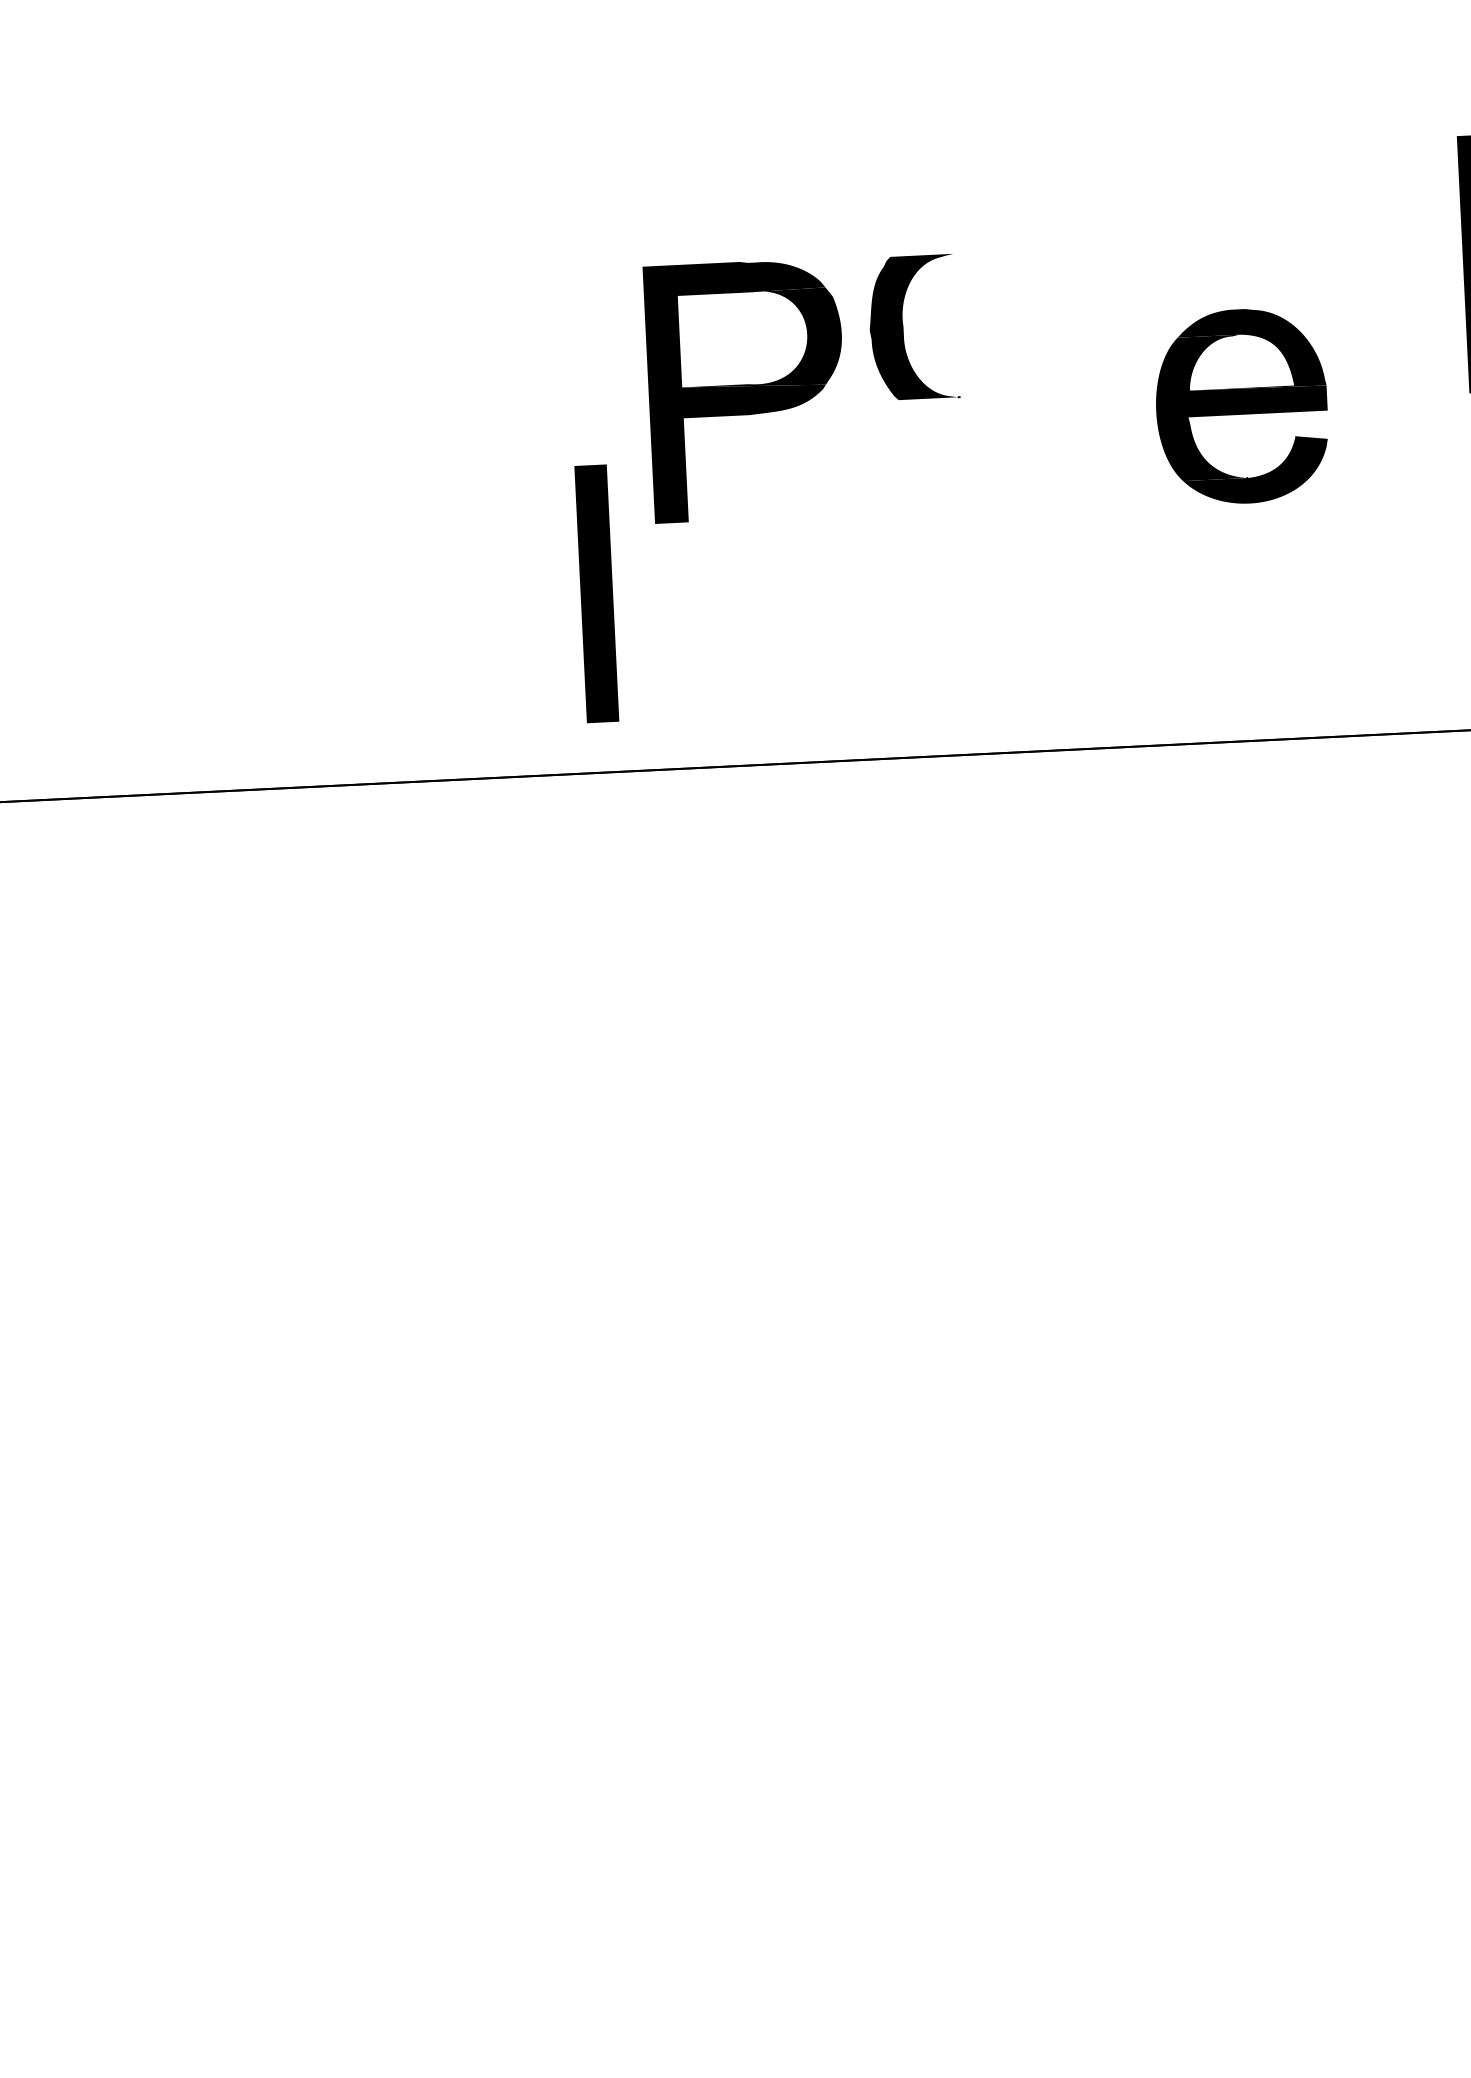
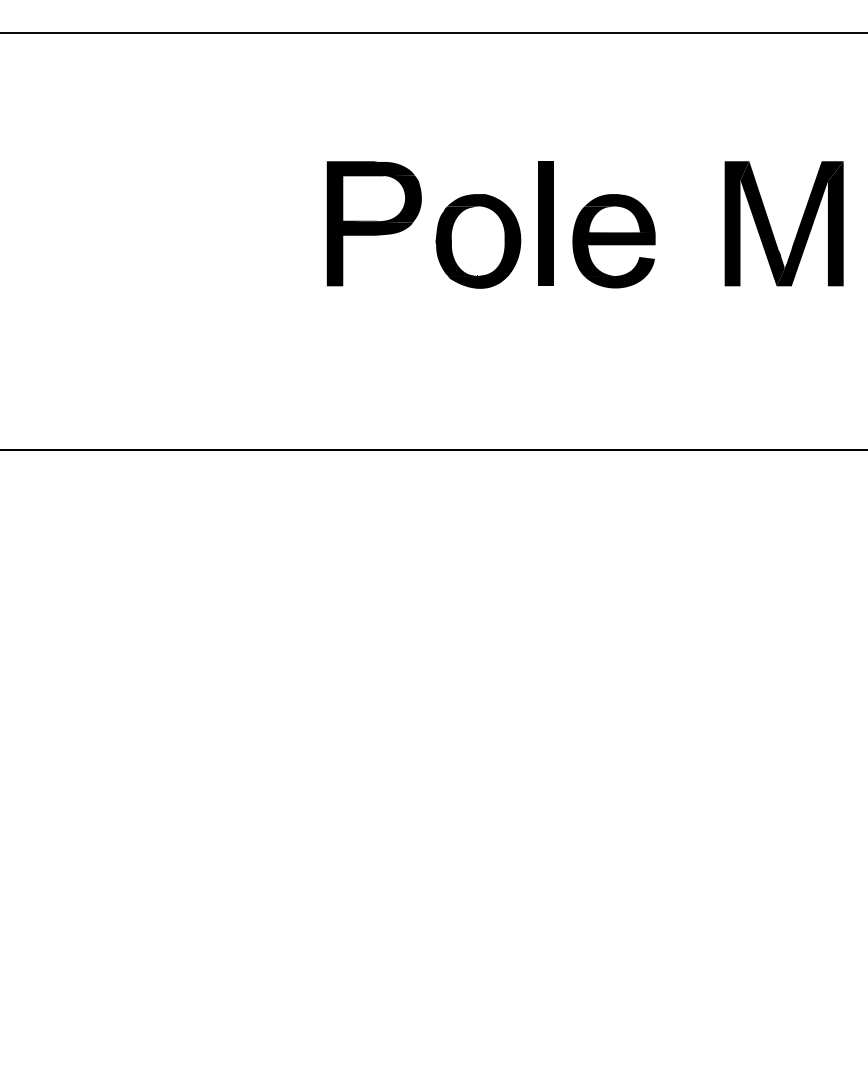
fill: (970, 325) -> (484, 241), added
part: (744, 390) -> (373, 223), moved
part: (1240, 407) -> (613, 241), moved
part: (595, 593) -> (545, 223), moved

